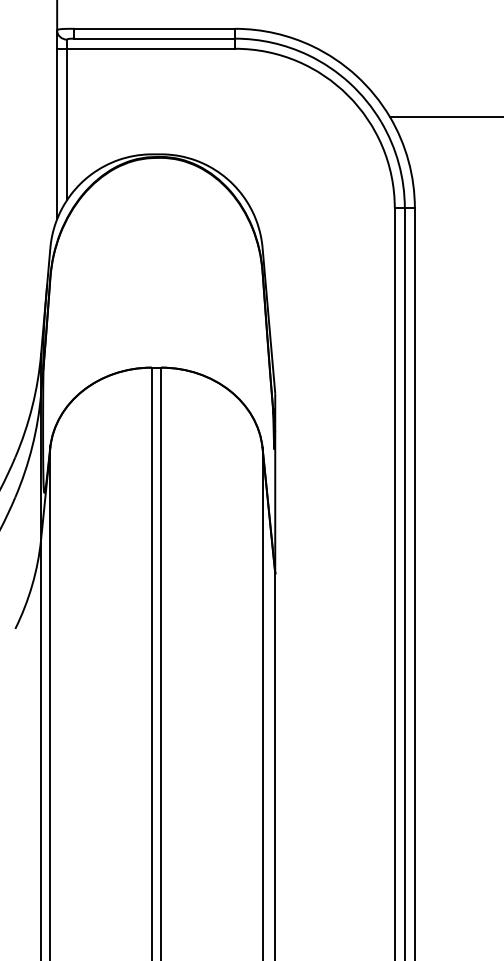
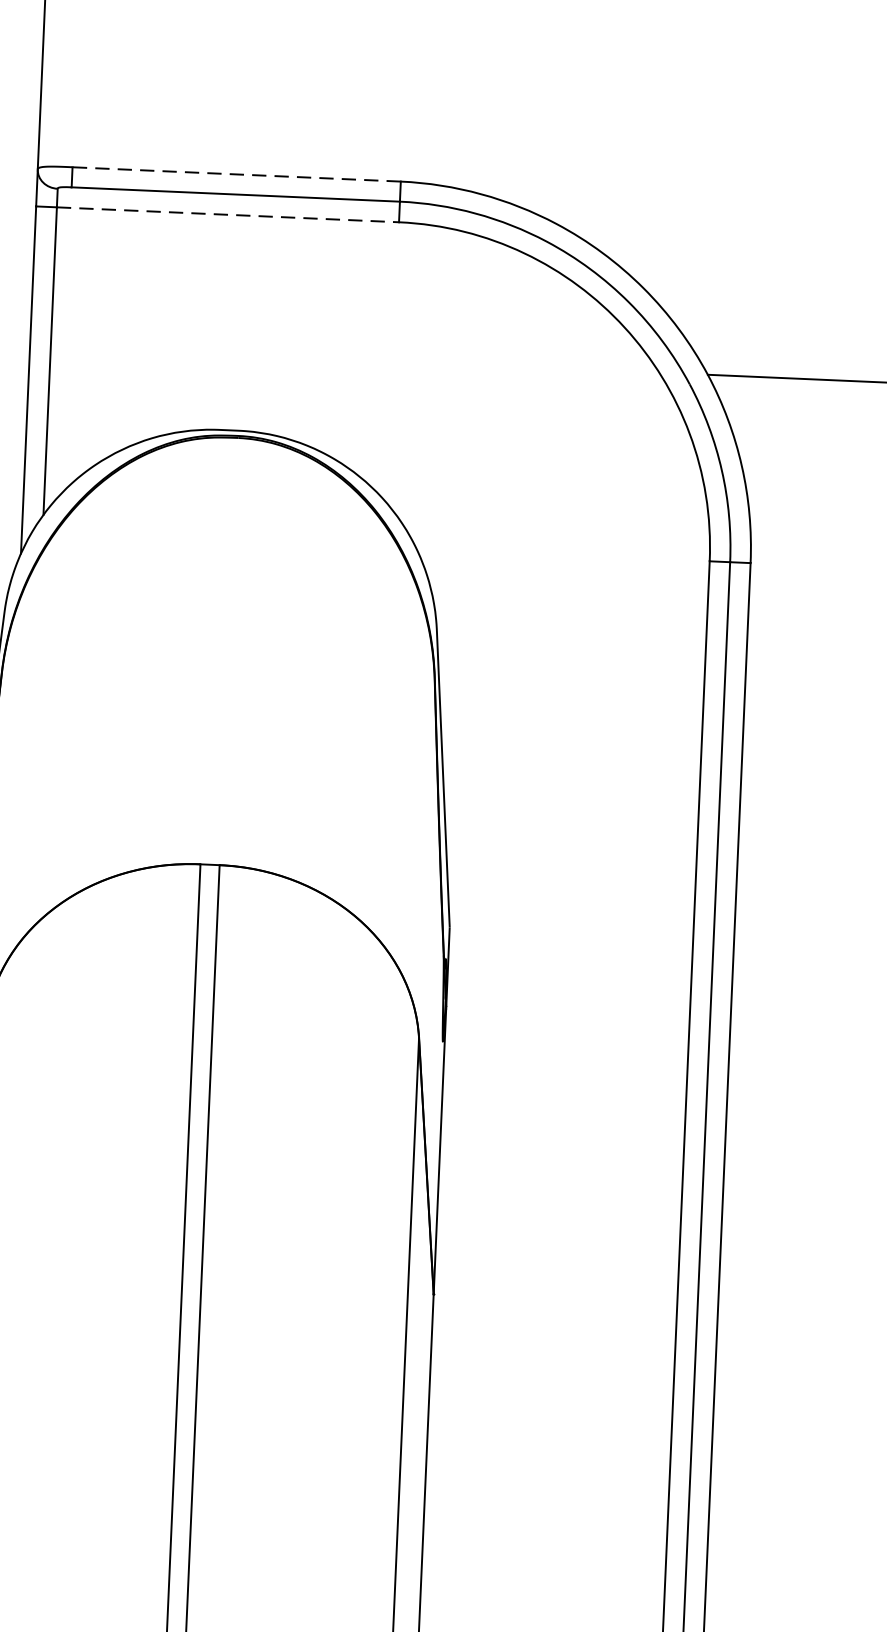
line: (154, 28) -> (236, 173), solid -> dashed
line: (151, 48) -> (228, 214), solid -> dashed

